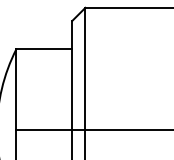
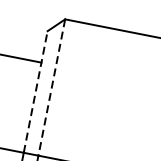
line: (85, 69) -> (51, 88), solid -> dashed
line: (72, 75) -> (35, 92), solid -> dashed

